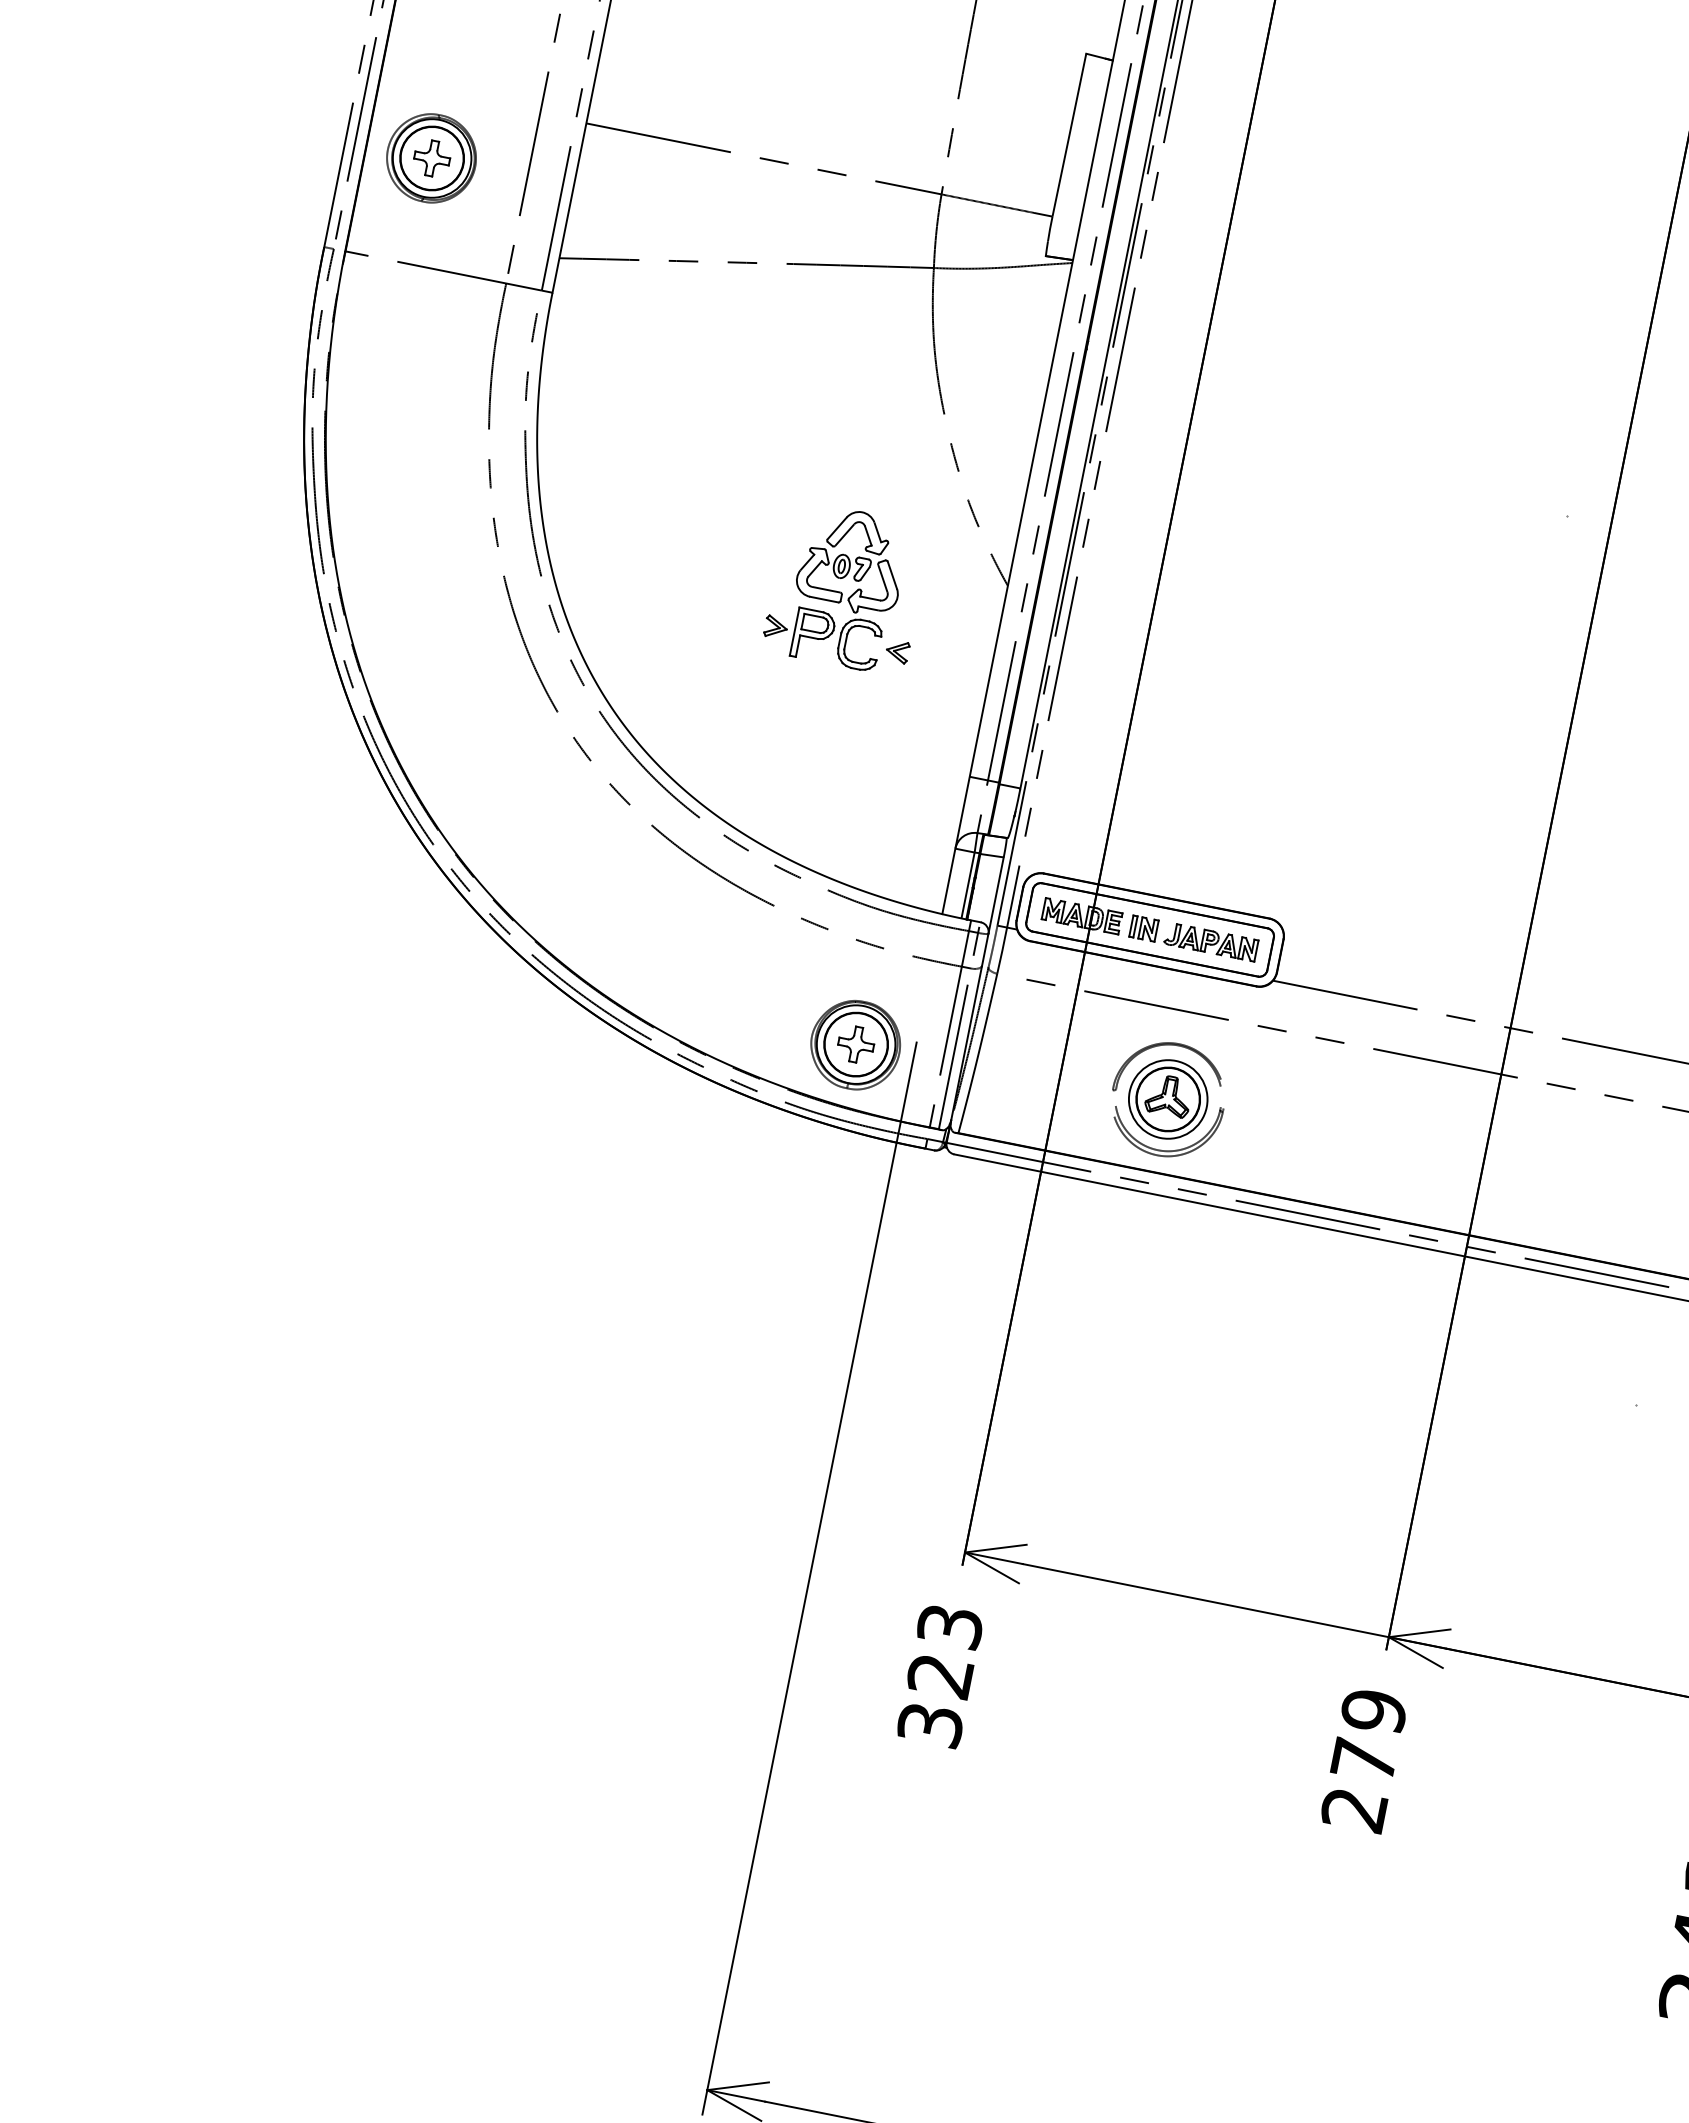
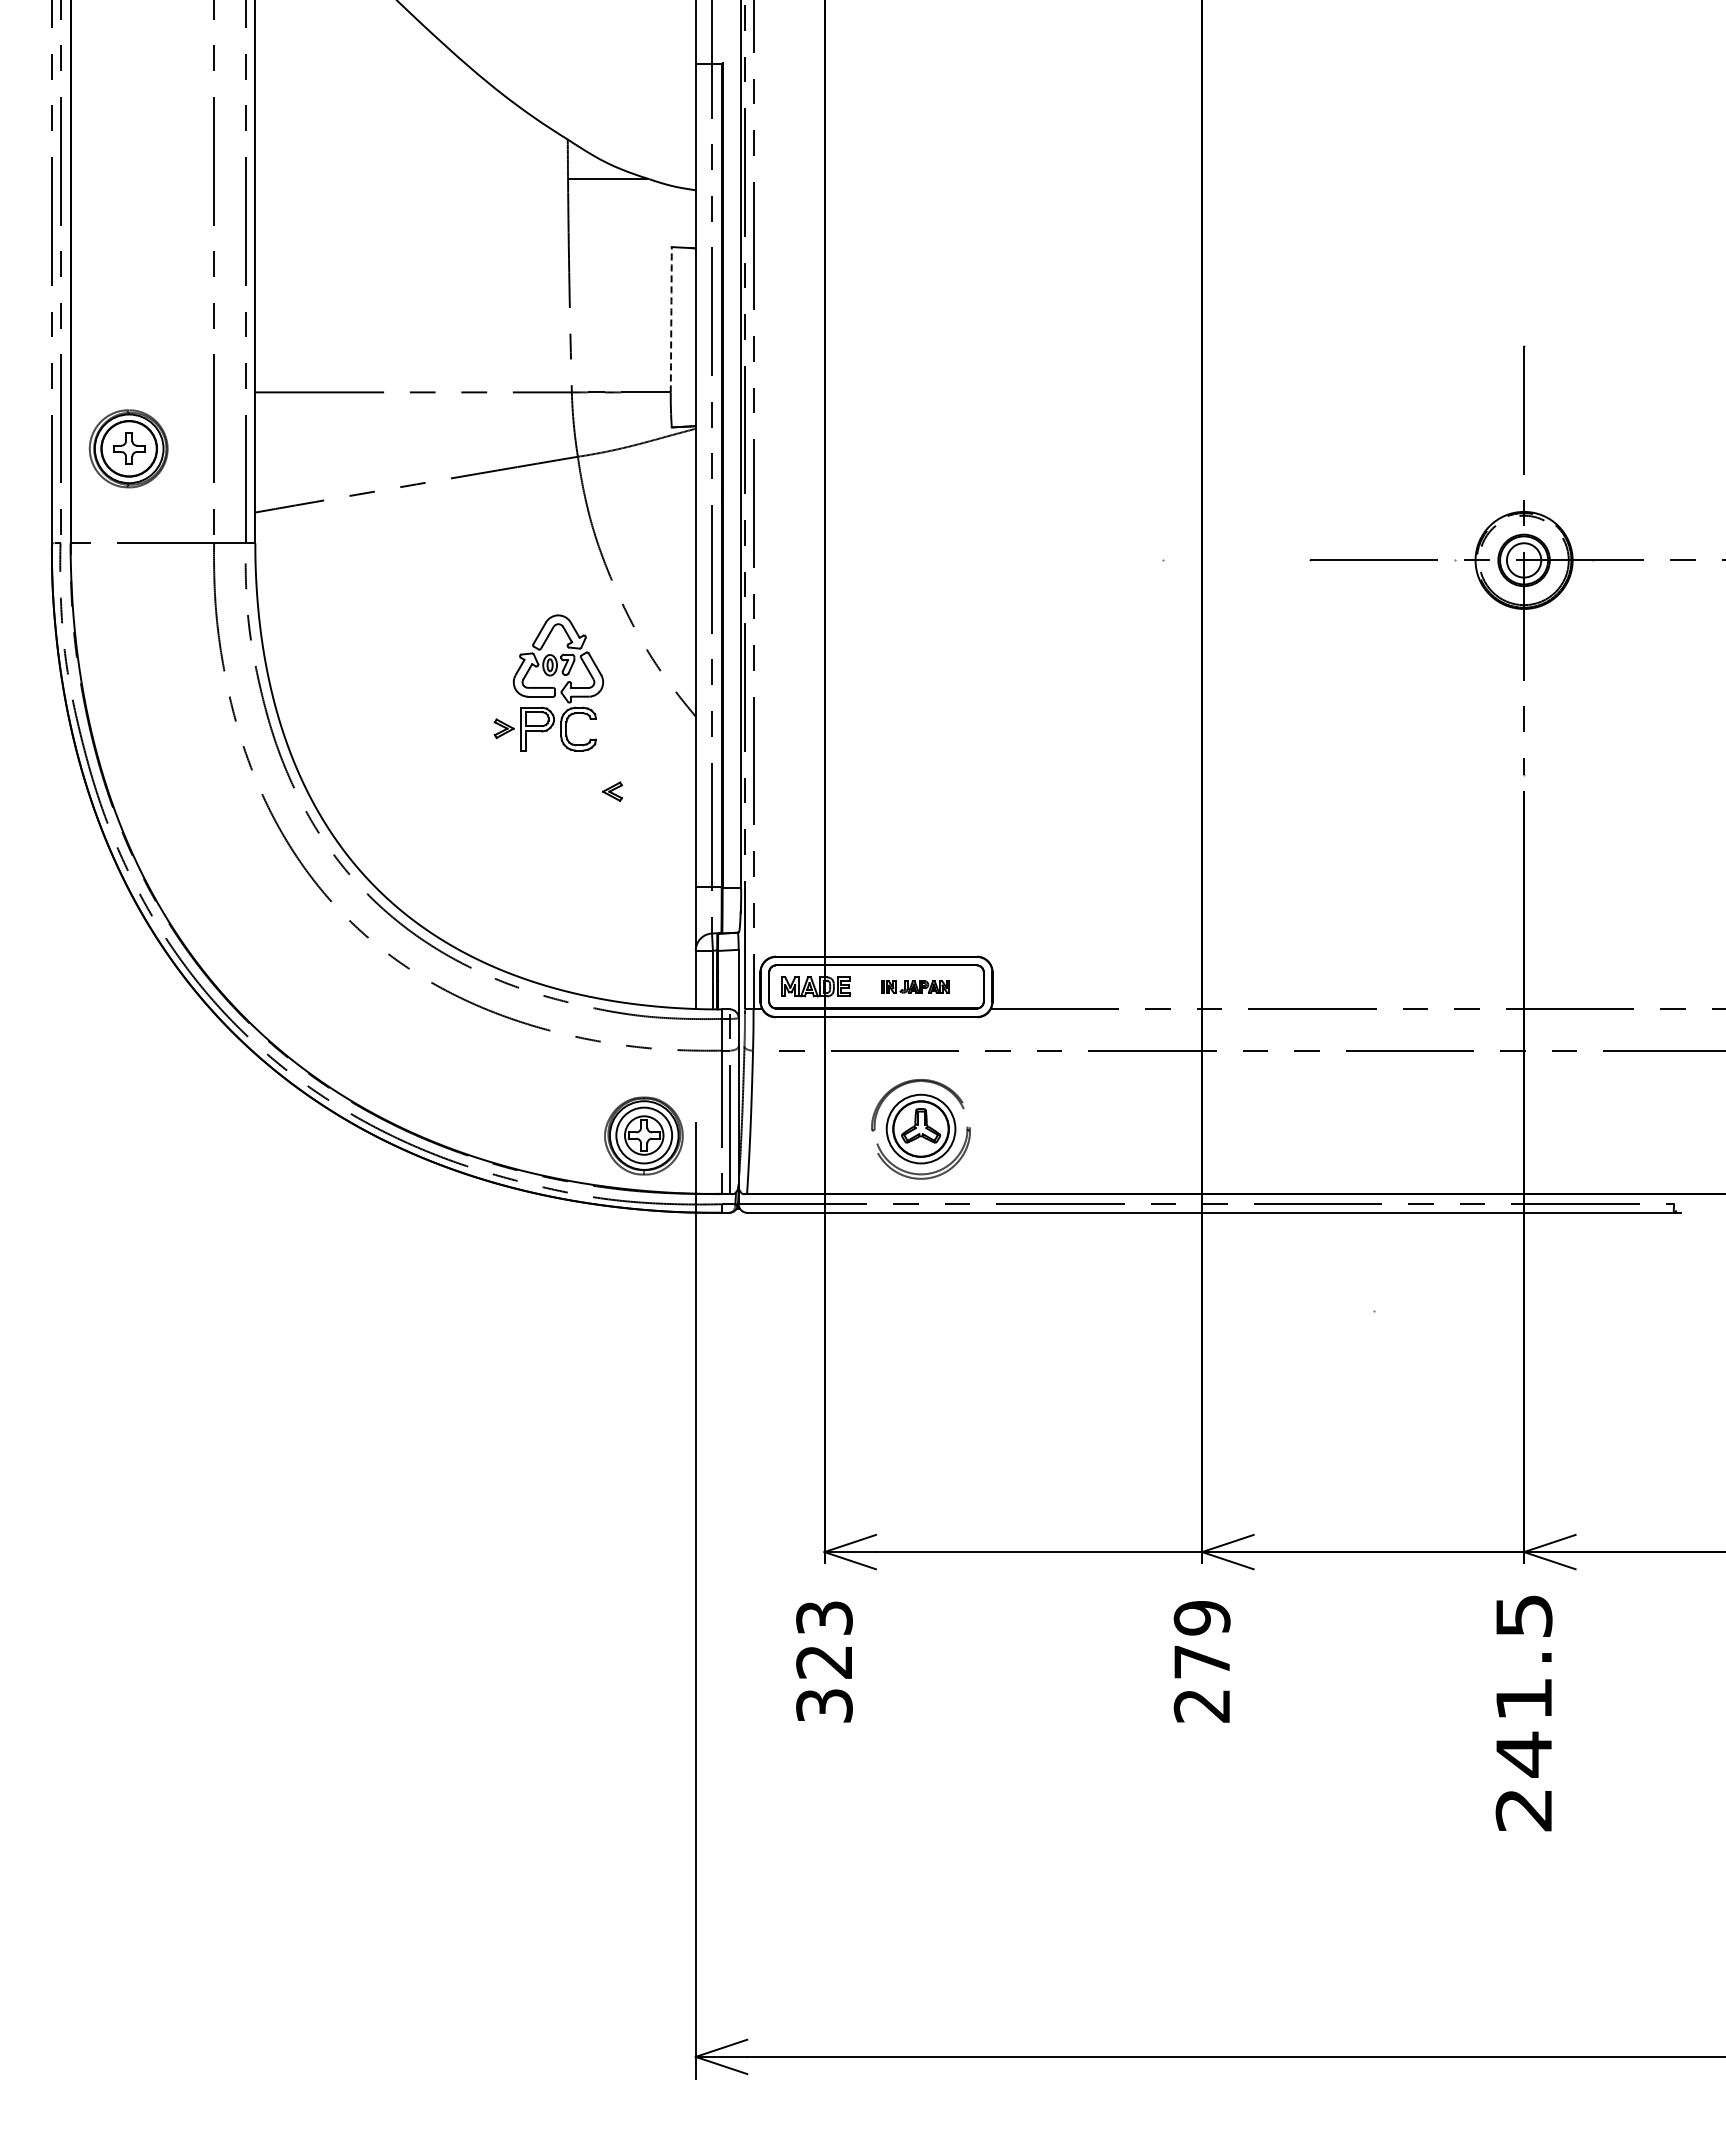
arc: (1069, 134) -> (671, 319), solid -> dashed
part: (836, 585) -> (548, 682), moved
part: (1193, 938) -> (915, 986), size x0.6
circle: (855, 1044) -> (643, 1135), size x0.7

